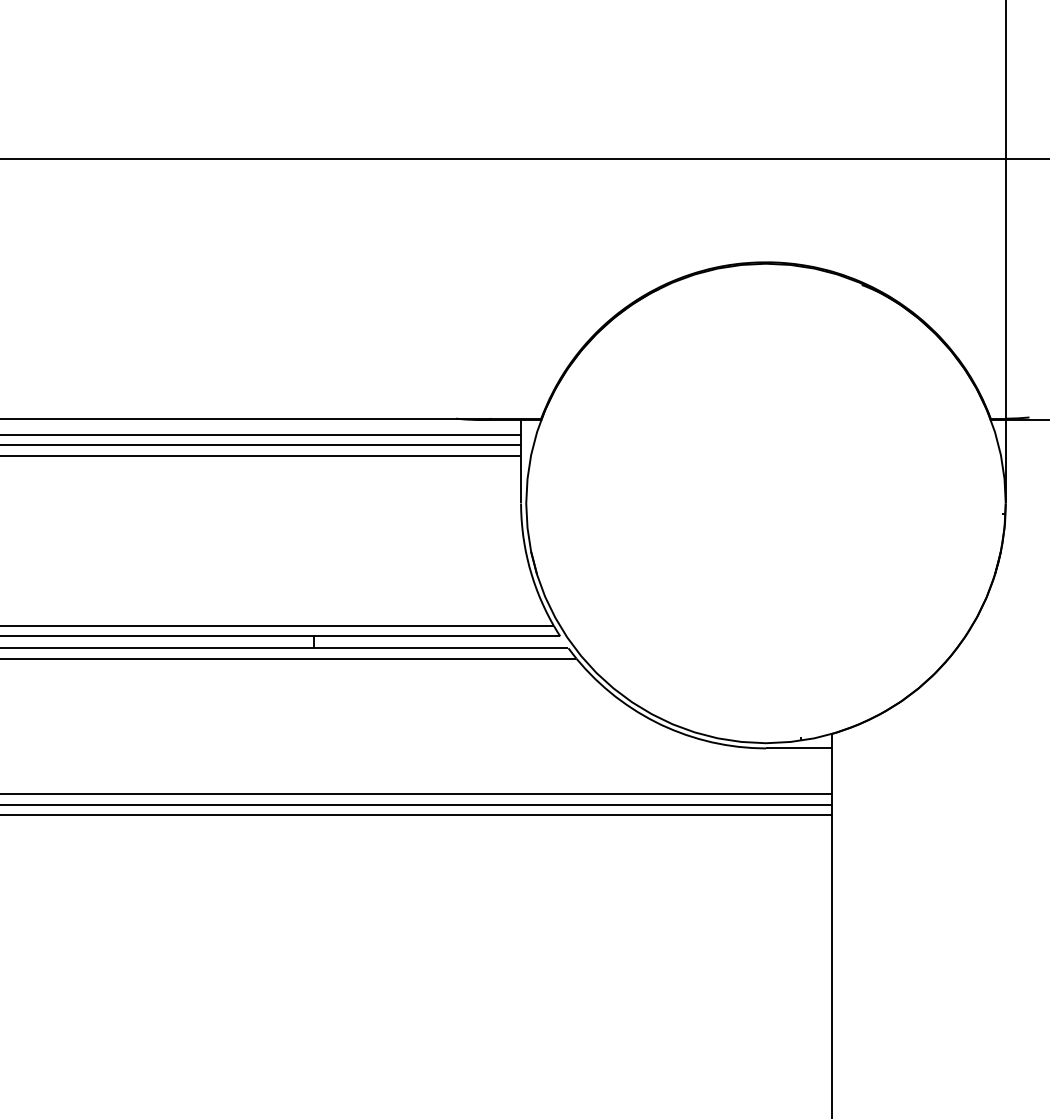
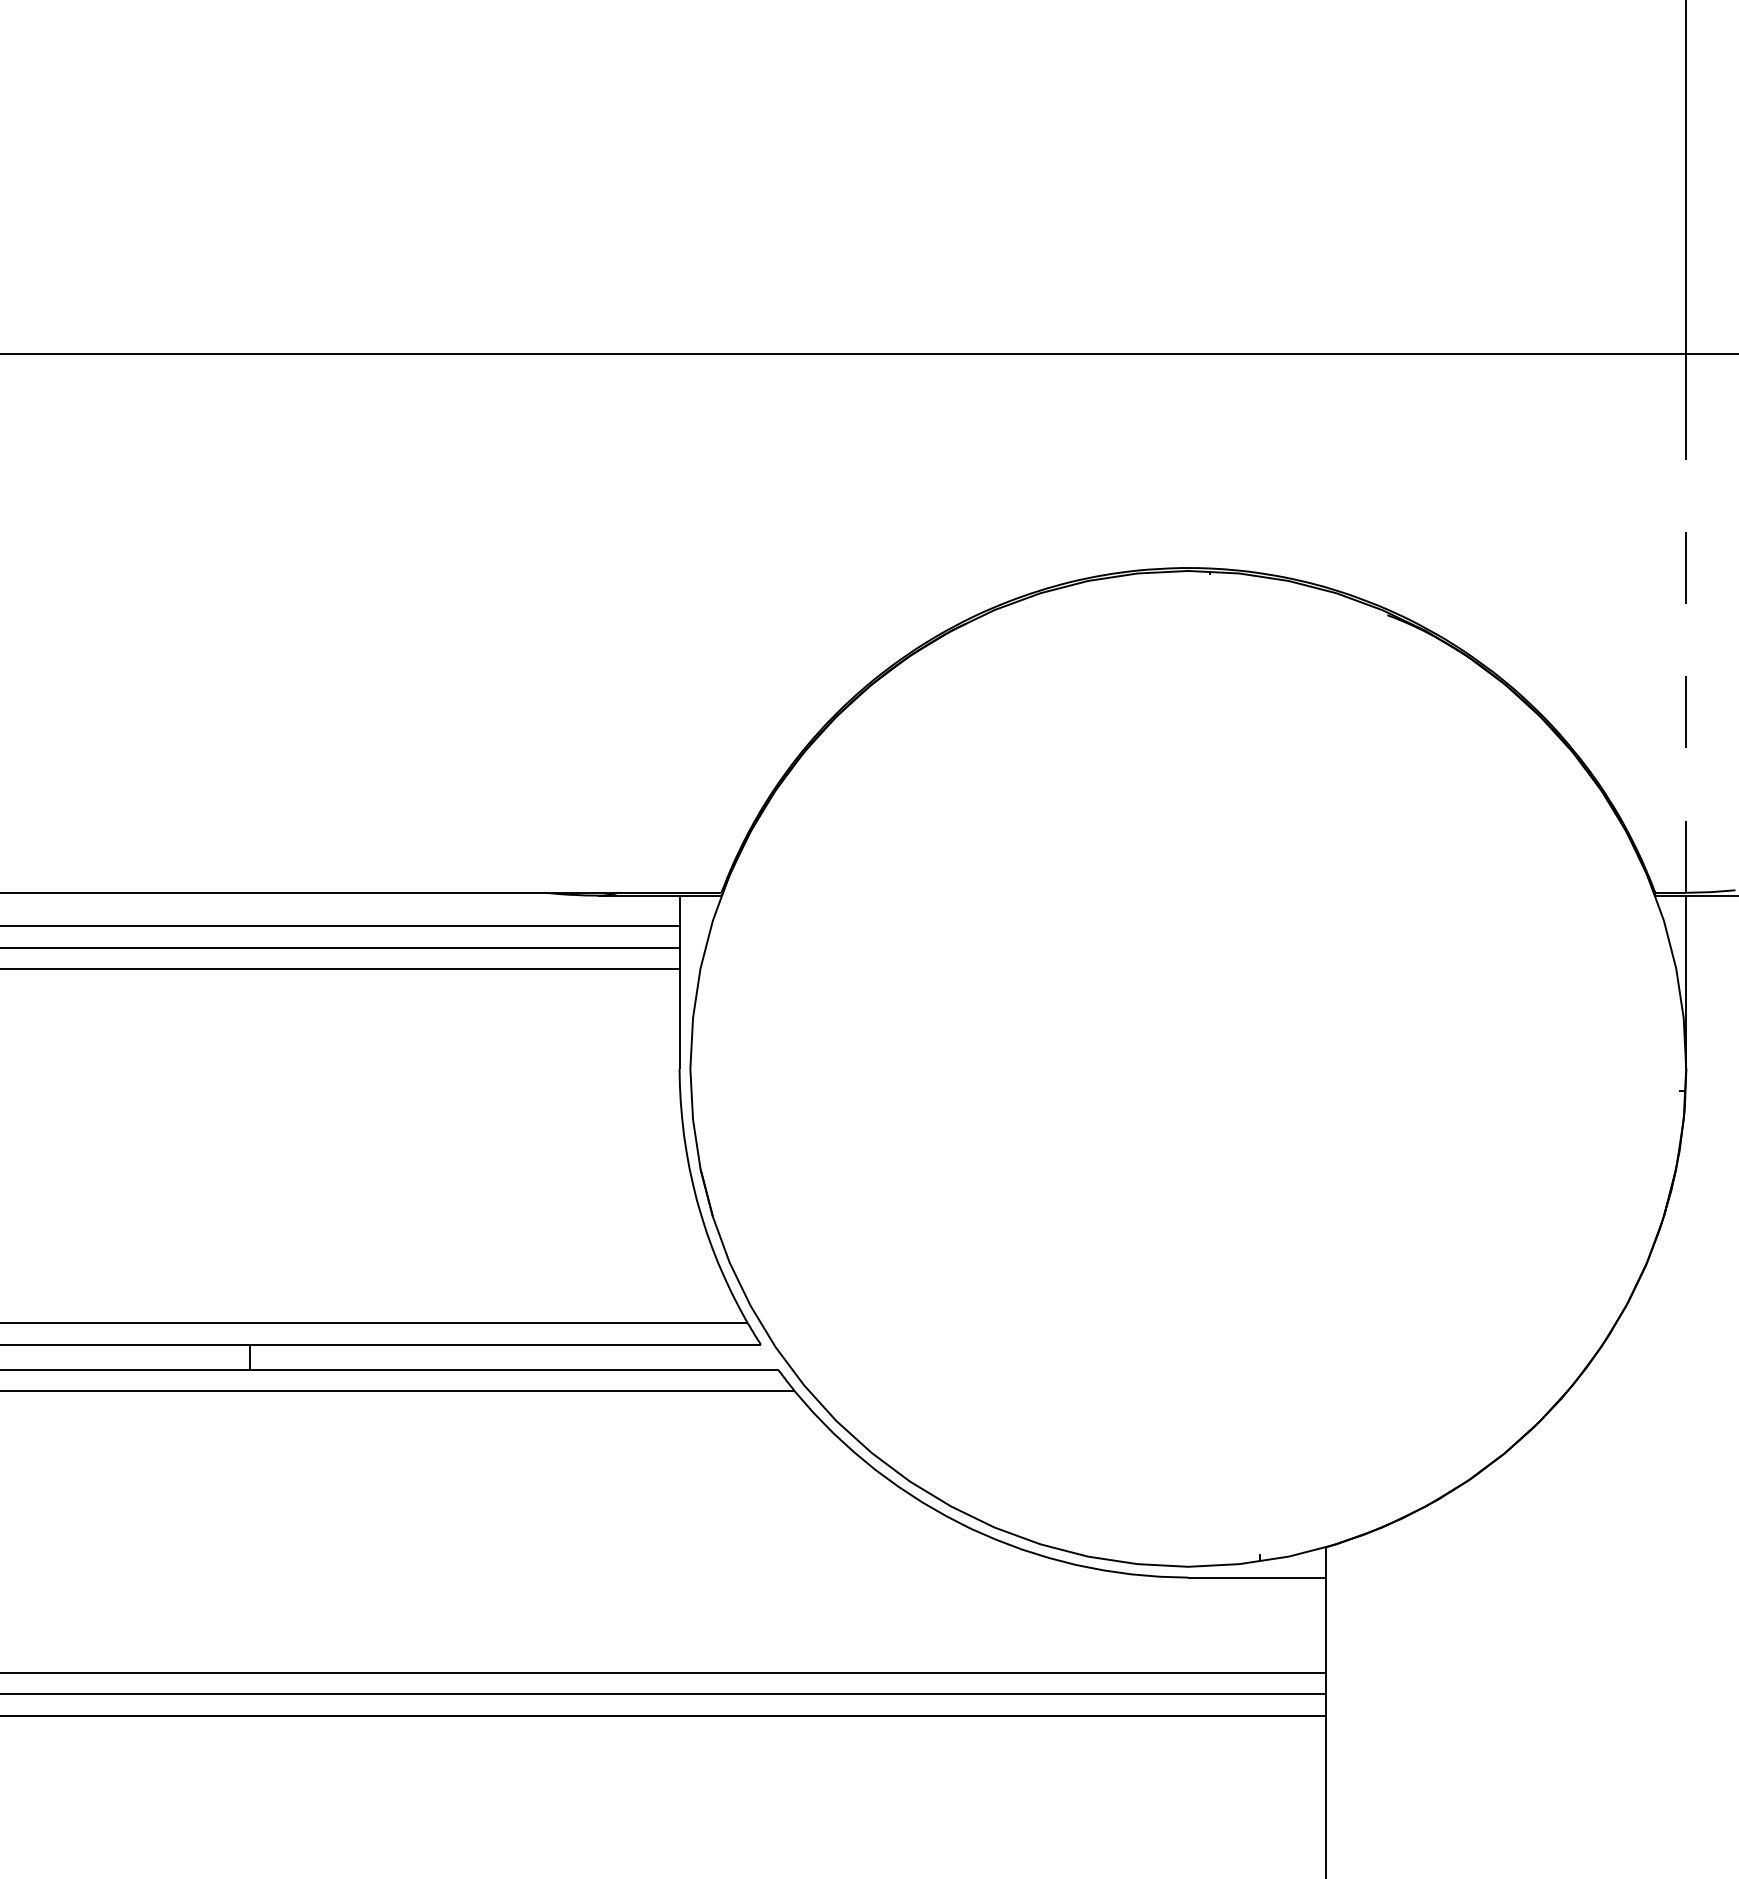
line: (1005, 298) -> (1685, 643), solid -> dashed

